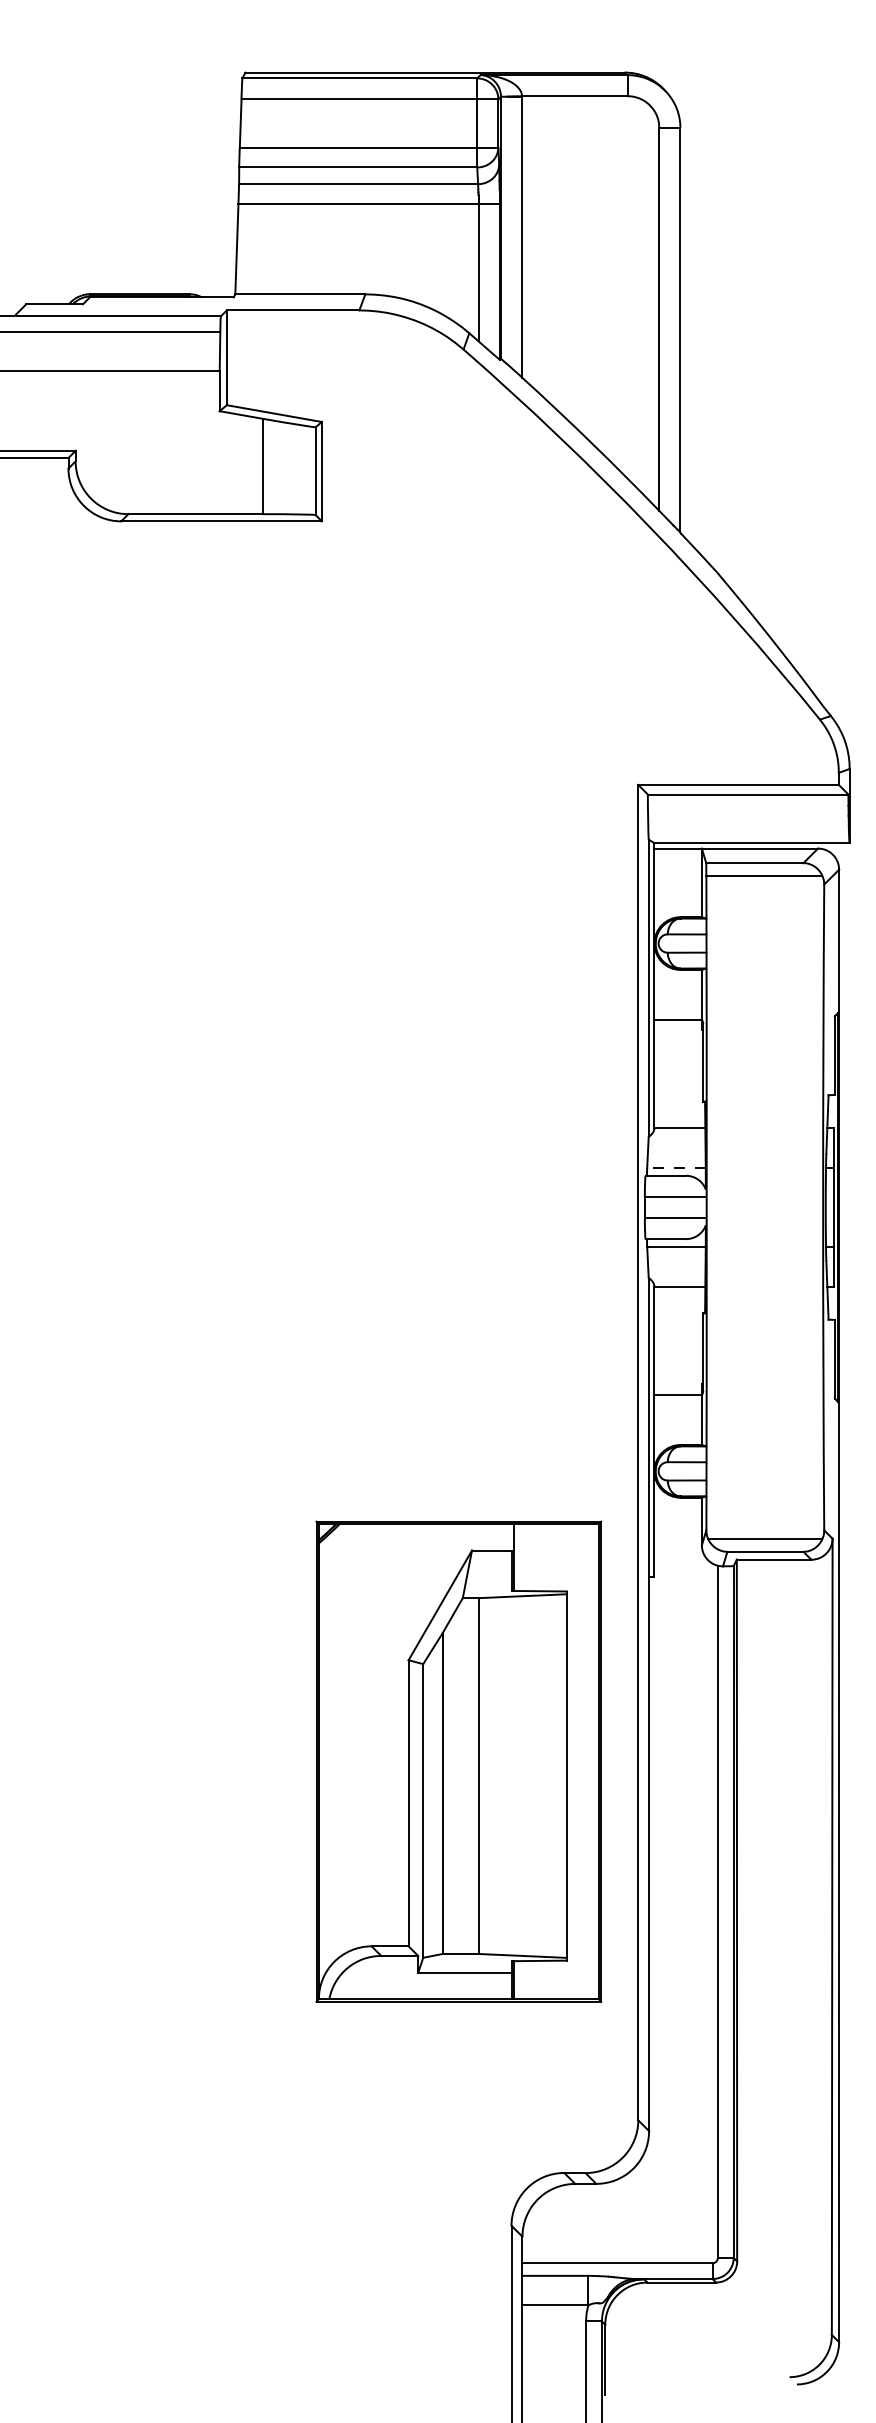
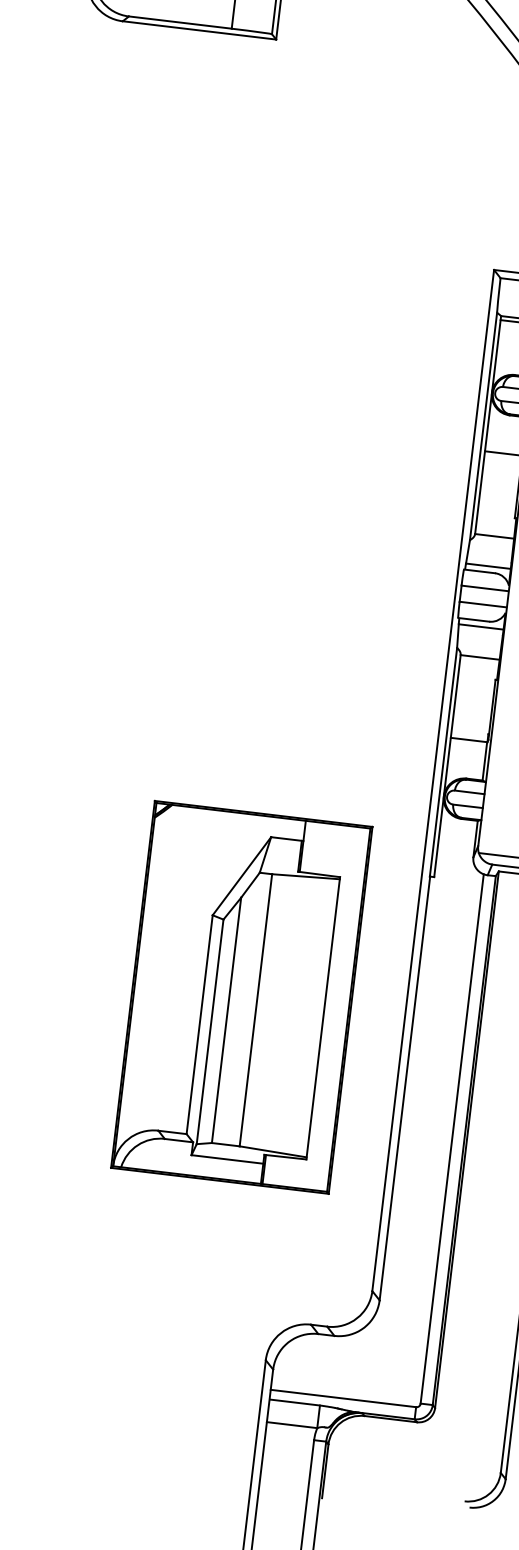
line: (676, 1167) -> (488, 566), dashed -> solid
part: (458, 1761) -> (241, 997), moved

